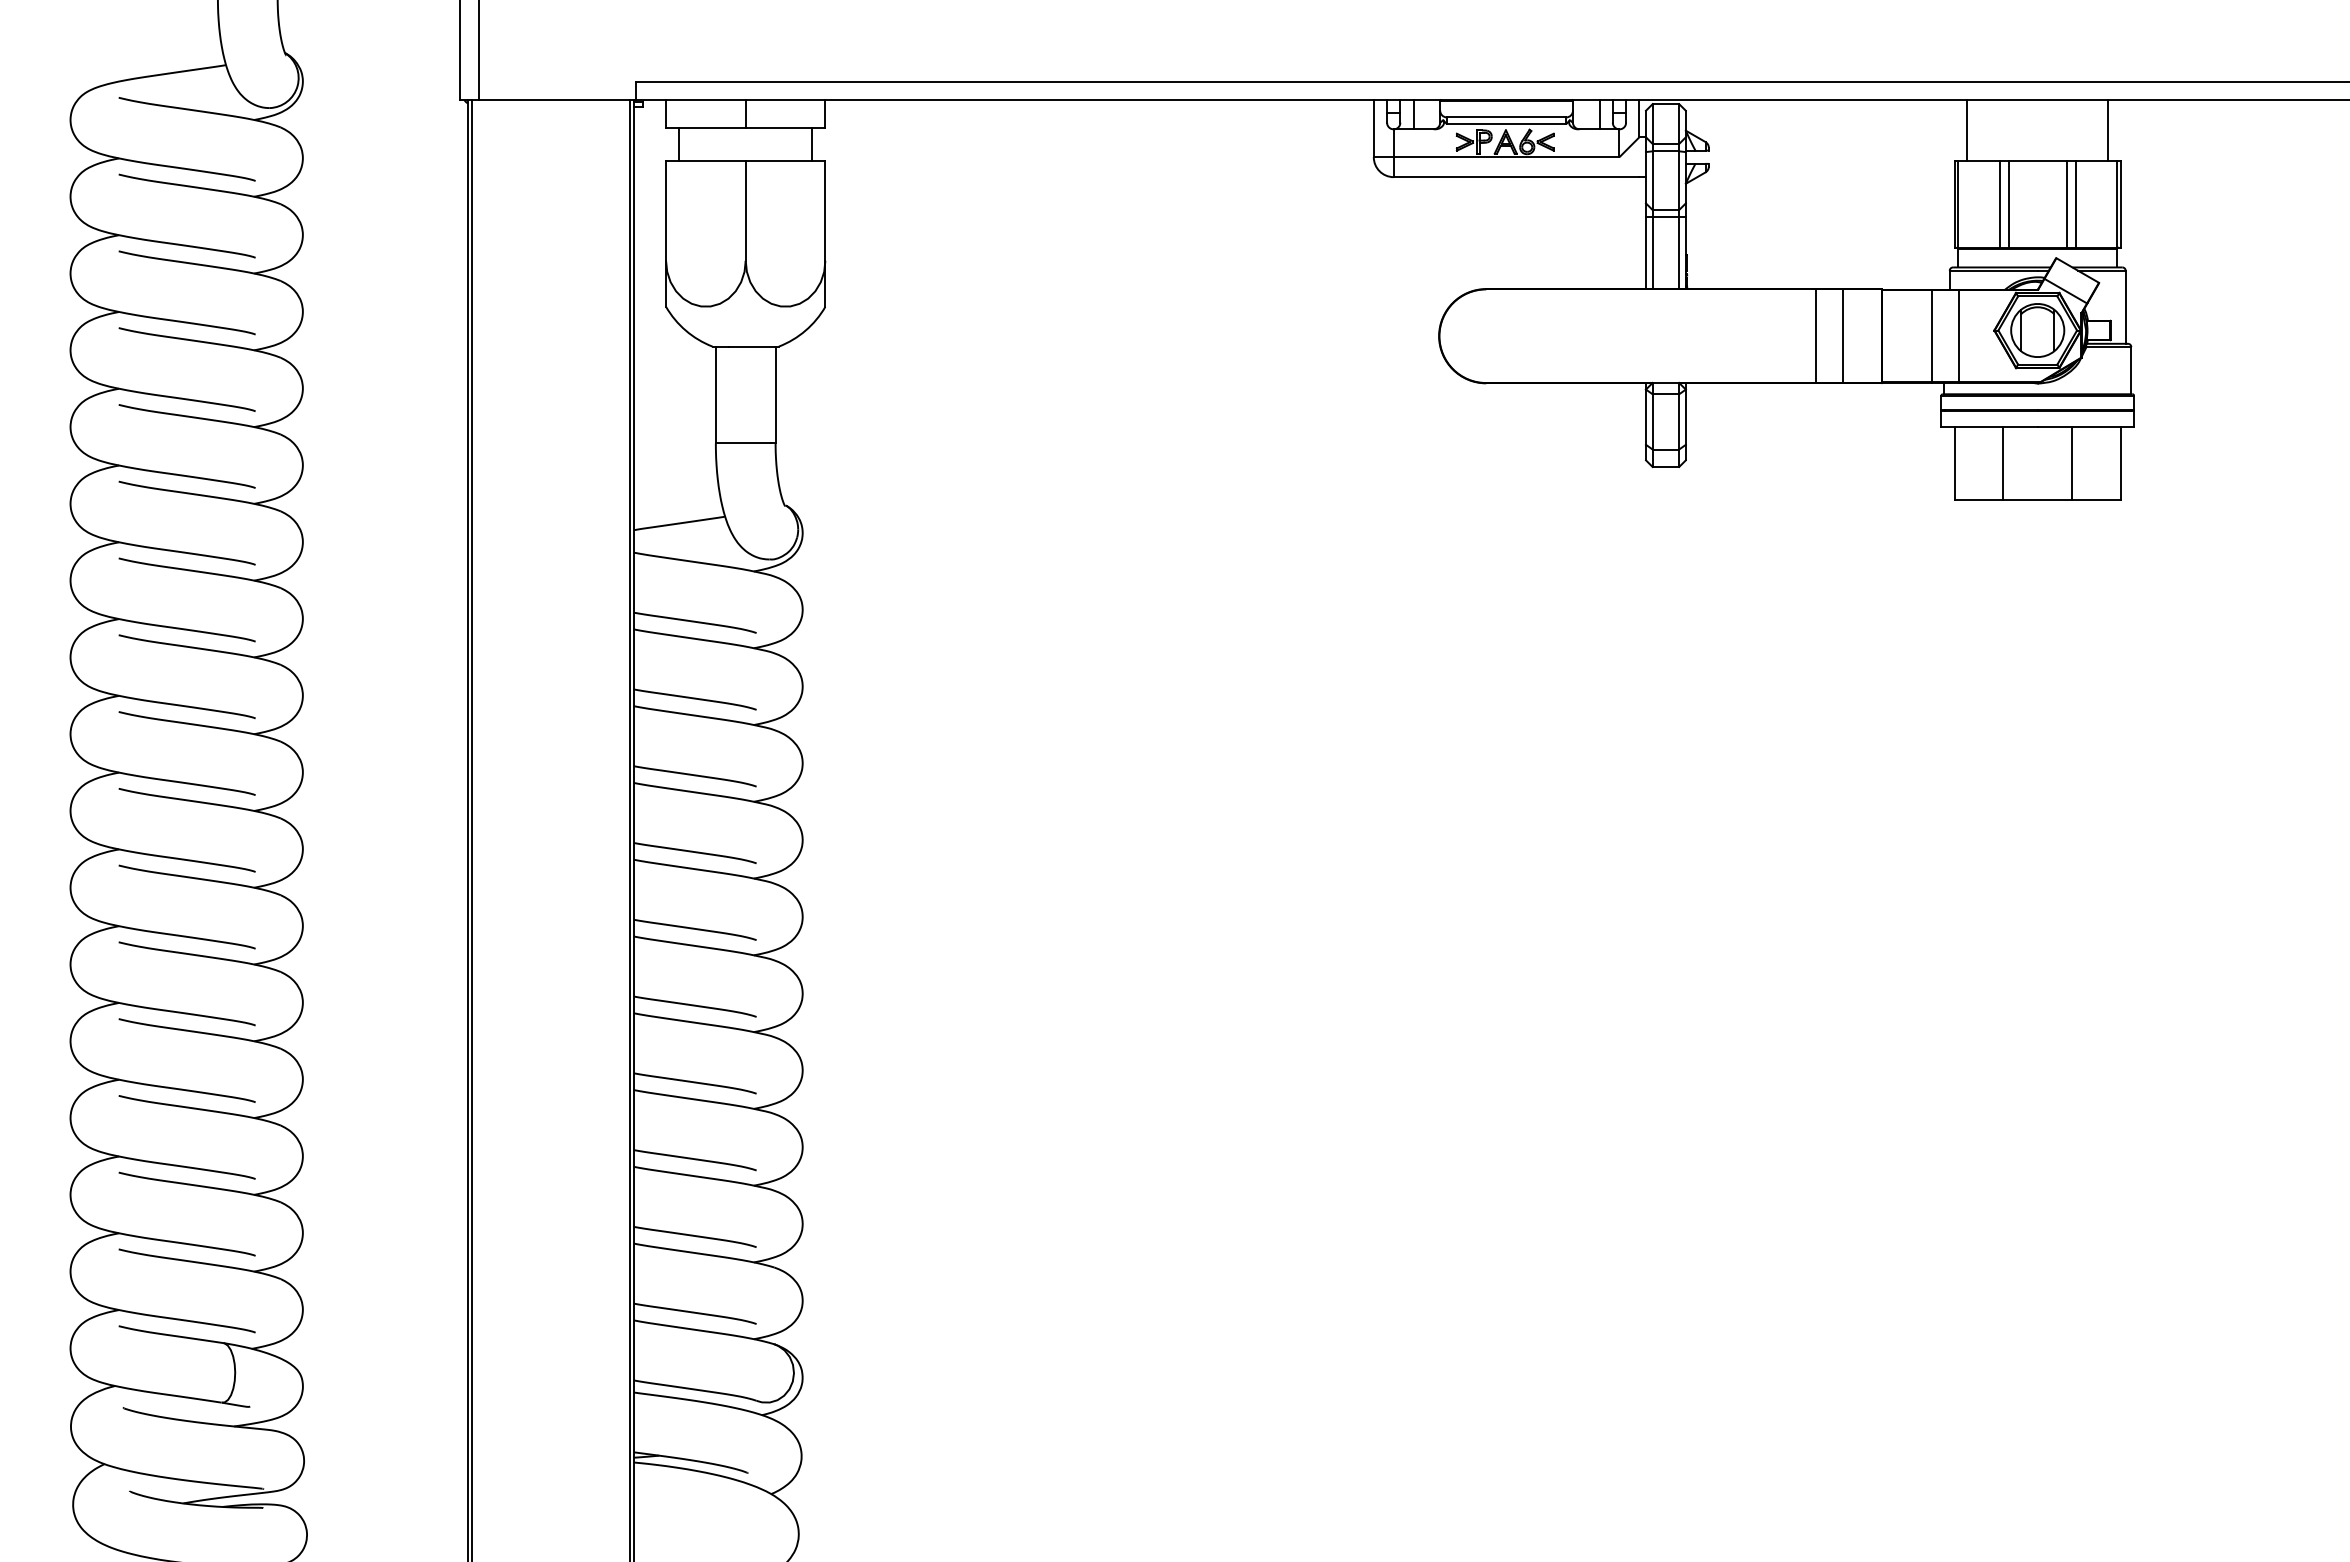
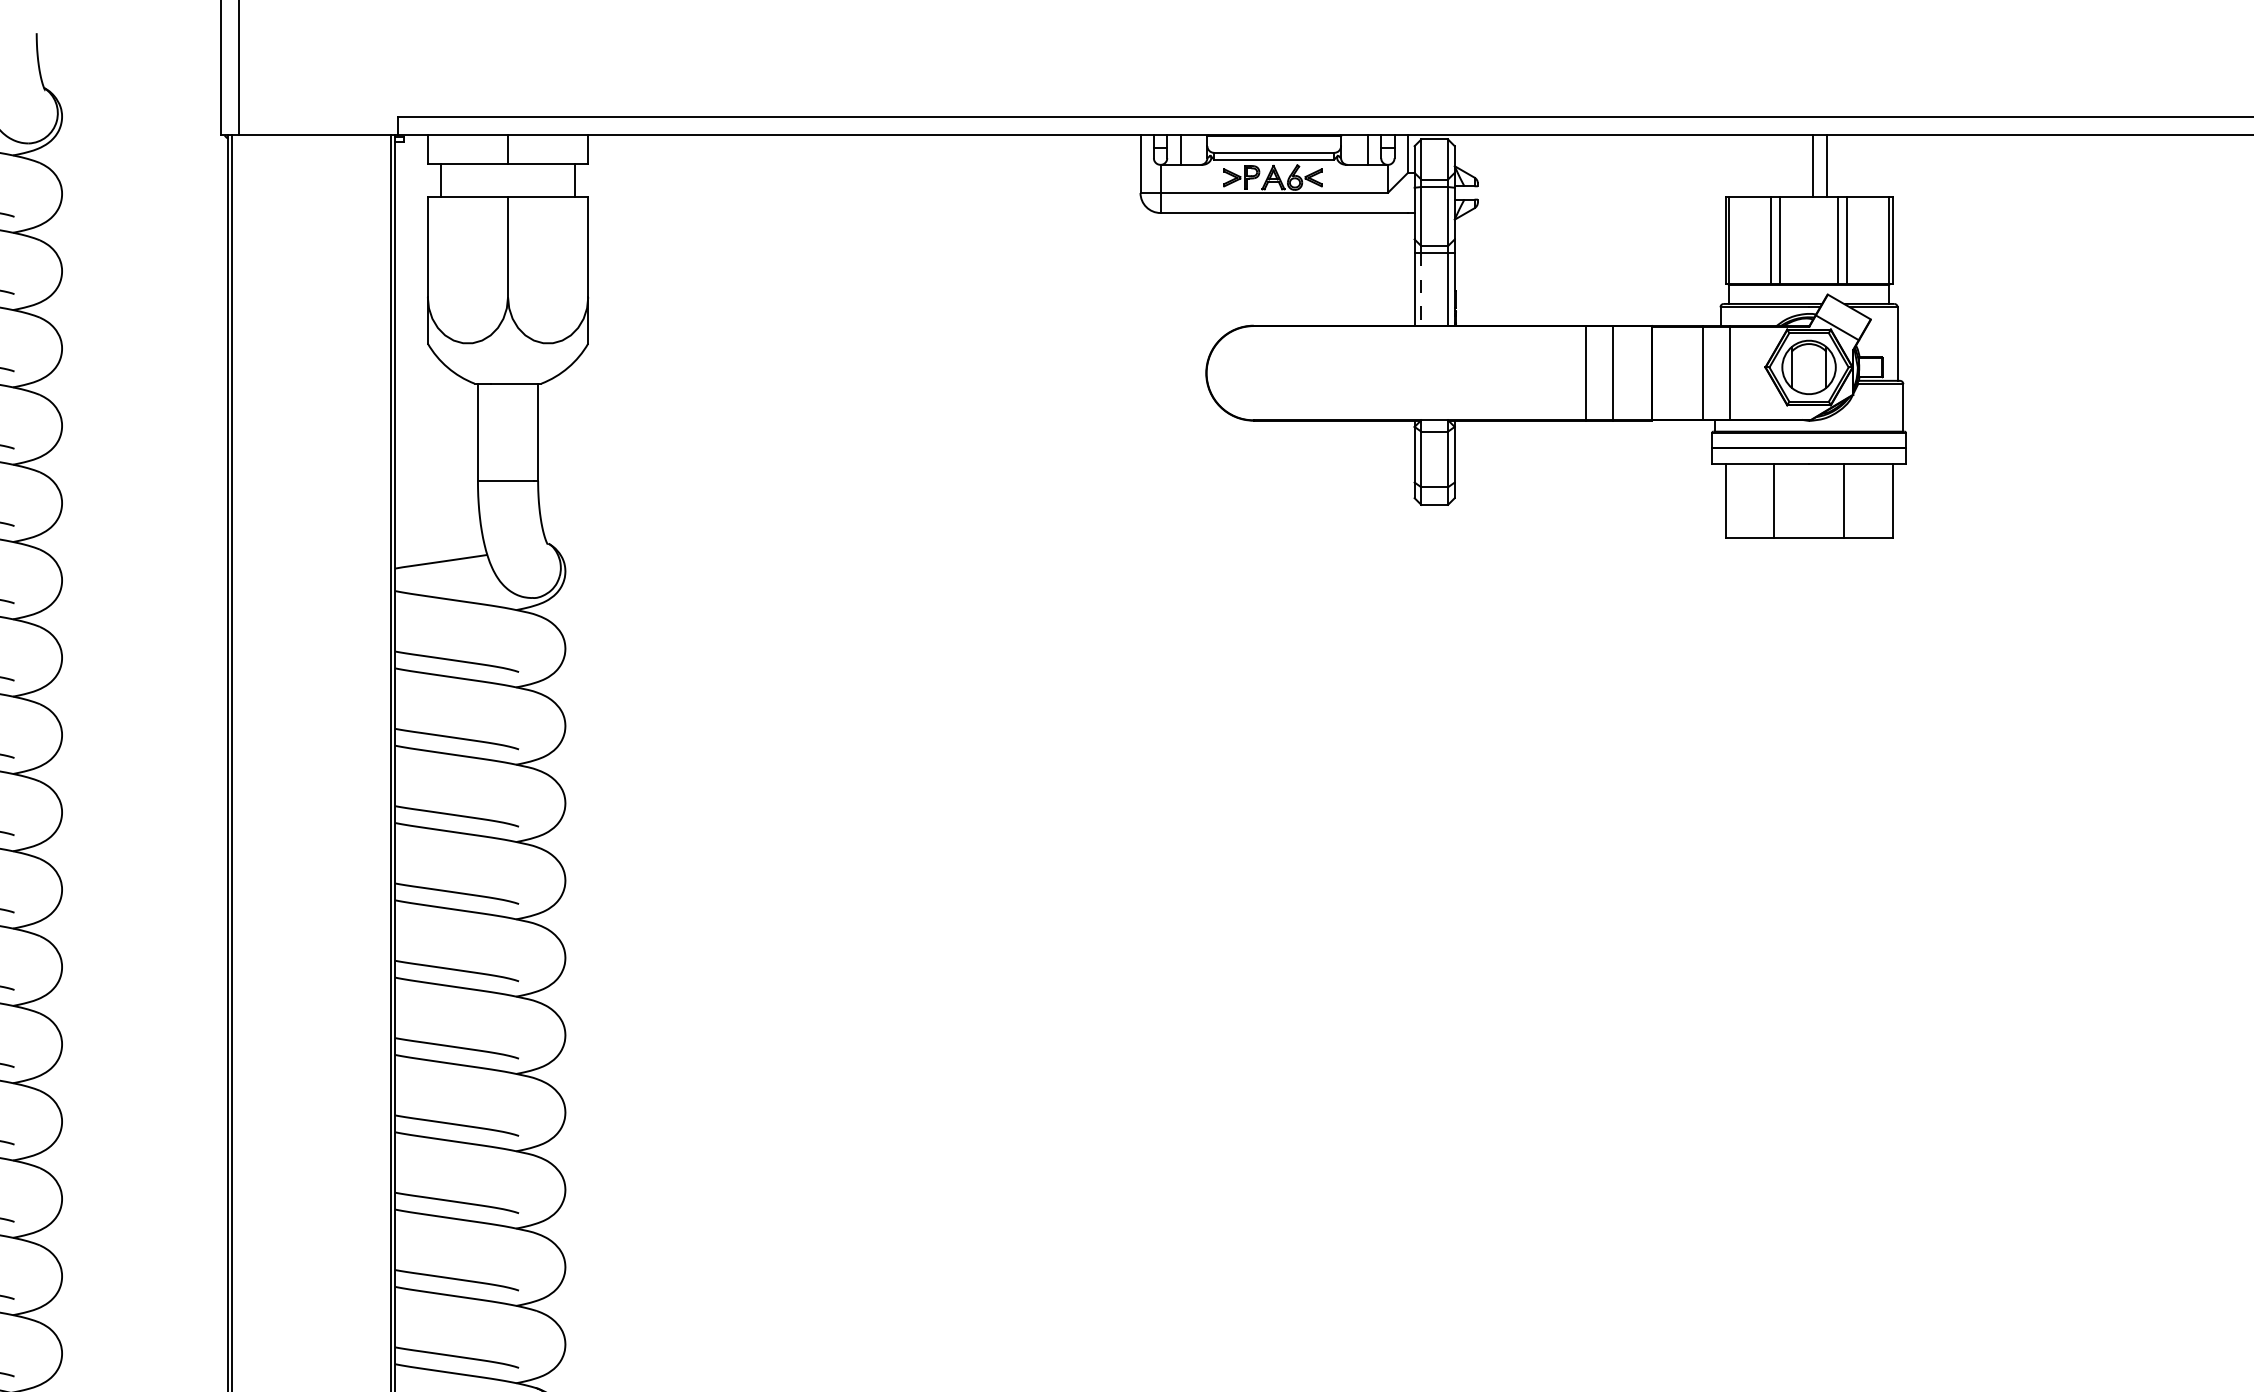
line: (1967, 130) -> (1826, 166), moved
line: (2108, 130) -> (1812, 166), moved
line: (1652, 253) -> (1421, 289), solid -> dashed

